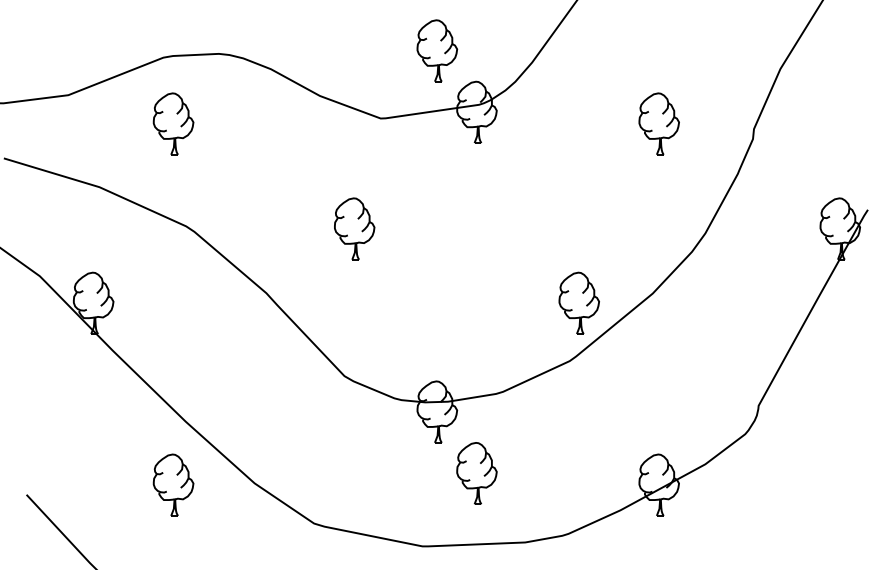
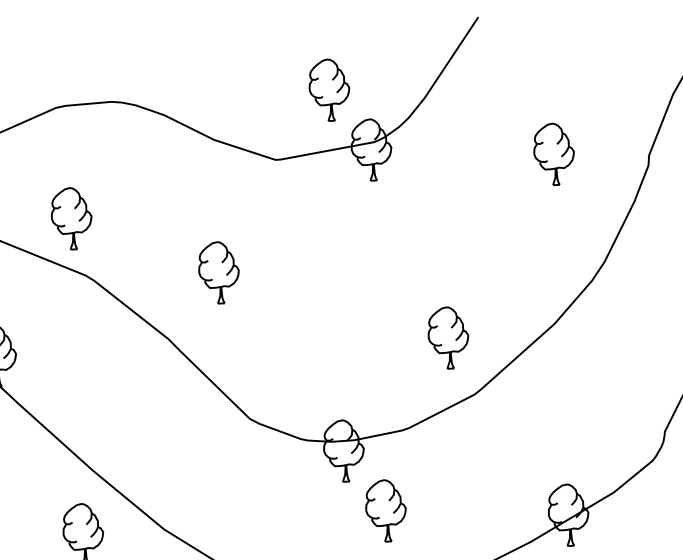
part: (173, 123) -> (71, 218), moved
part: (354, 228) -> (218, 272), moved
part: (578, 302) -> (447, 337), moved

